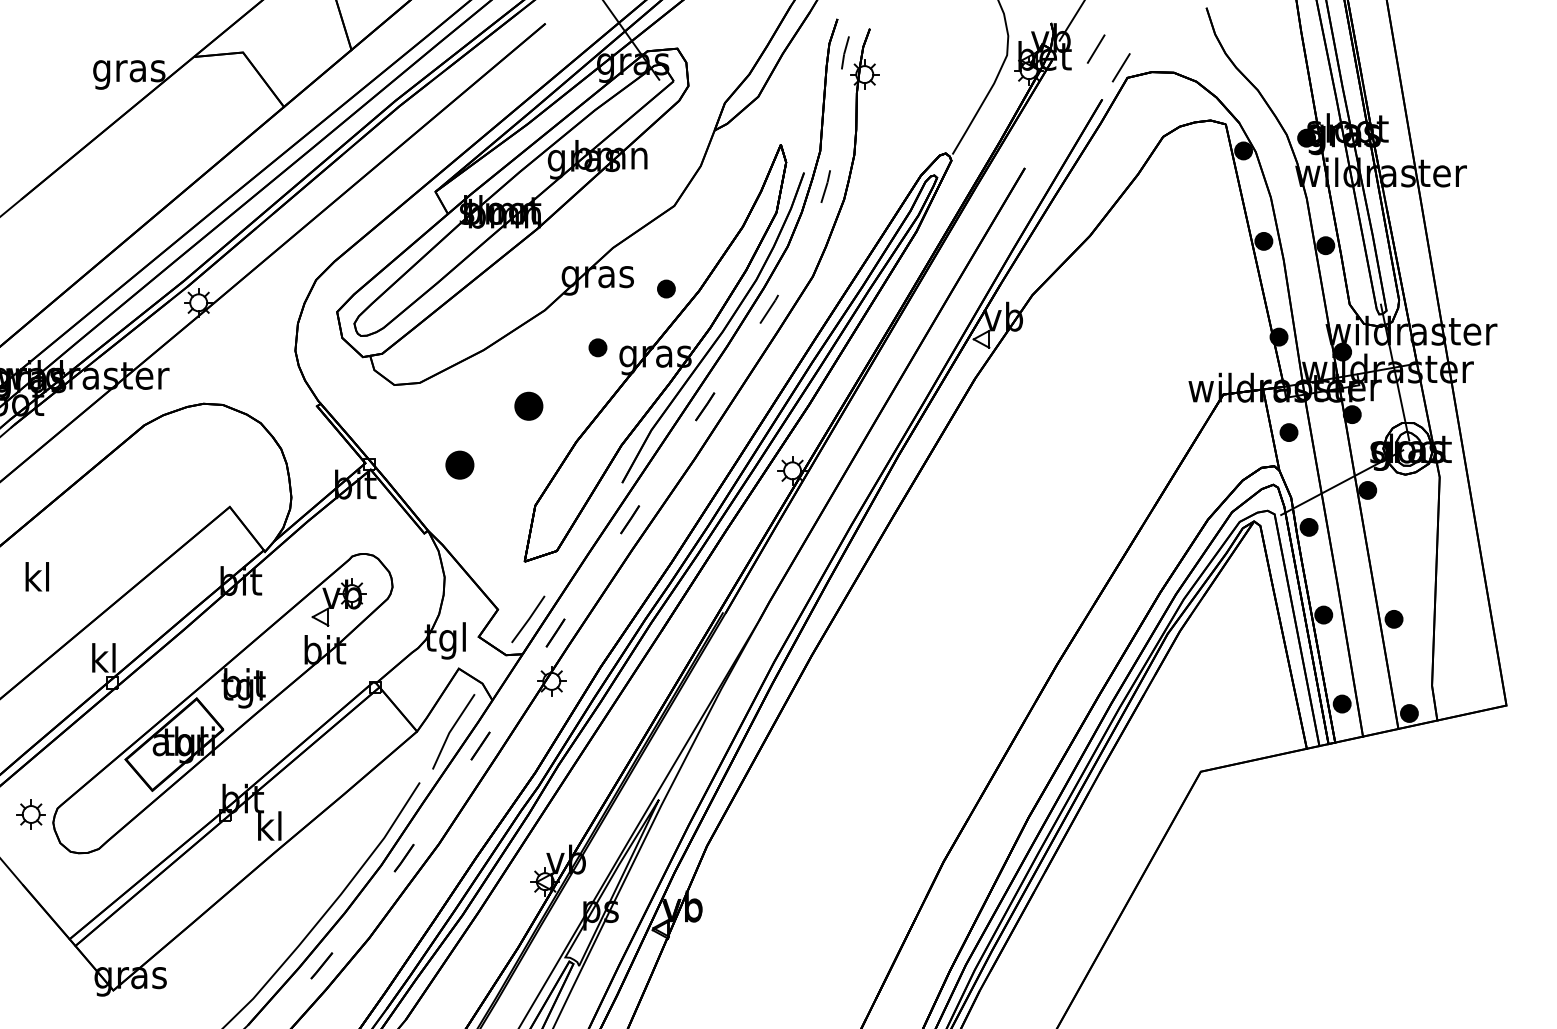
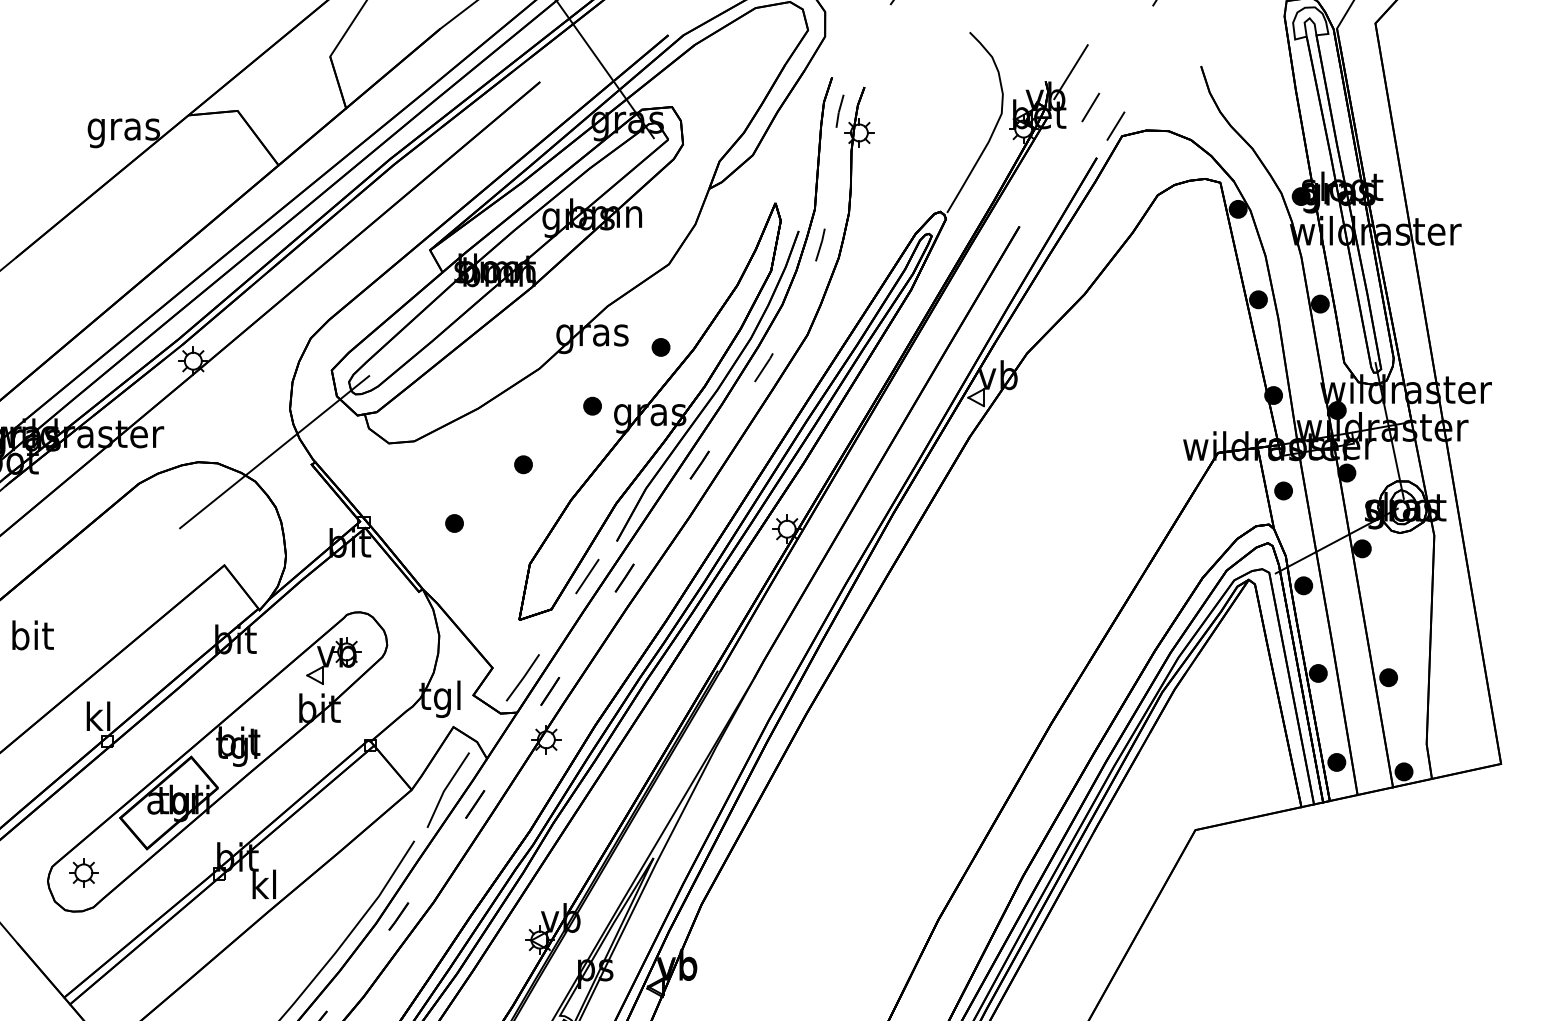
line: (279, 393) -> (274, 451), added
part: (528, 406) -> (523, 464), size x0.62
part: (459, 464) -> (454, 522), size x0.62
line: (592, 517) -> (587, 575), added
text: (38, 576) -> (33, 634), kl -> bit
part: (30, 814) -> (83, 872), moved

